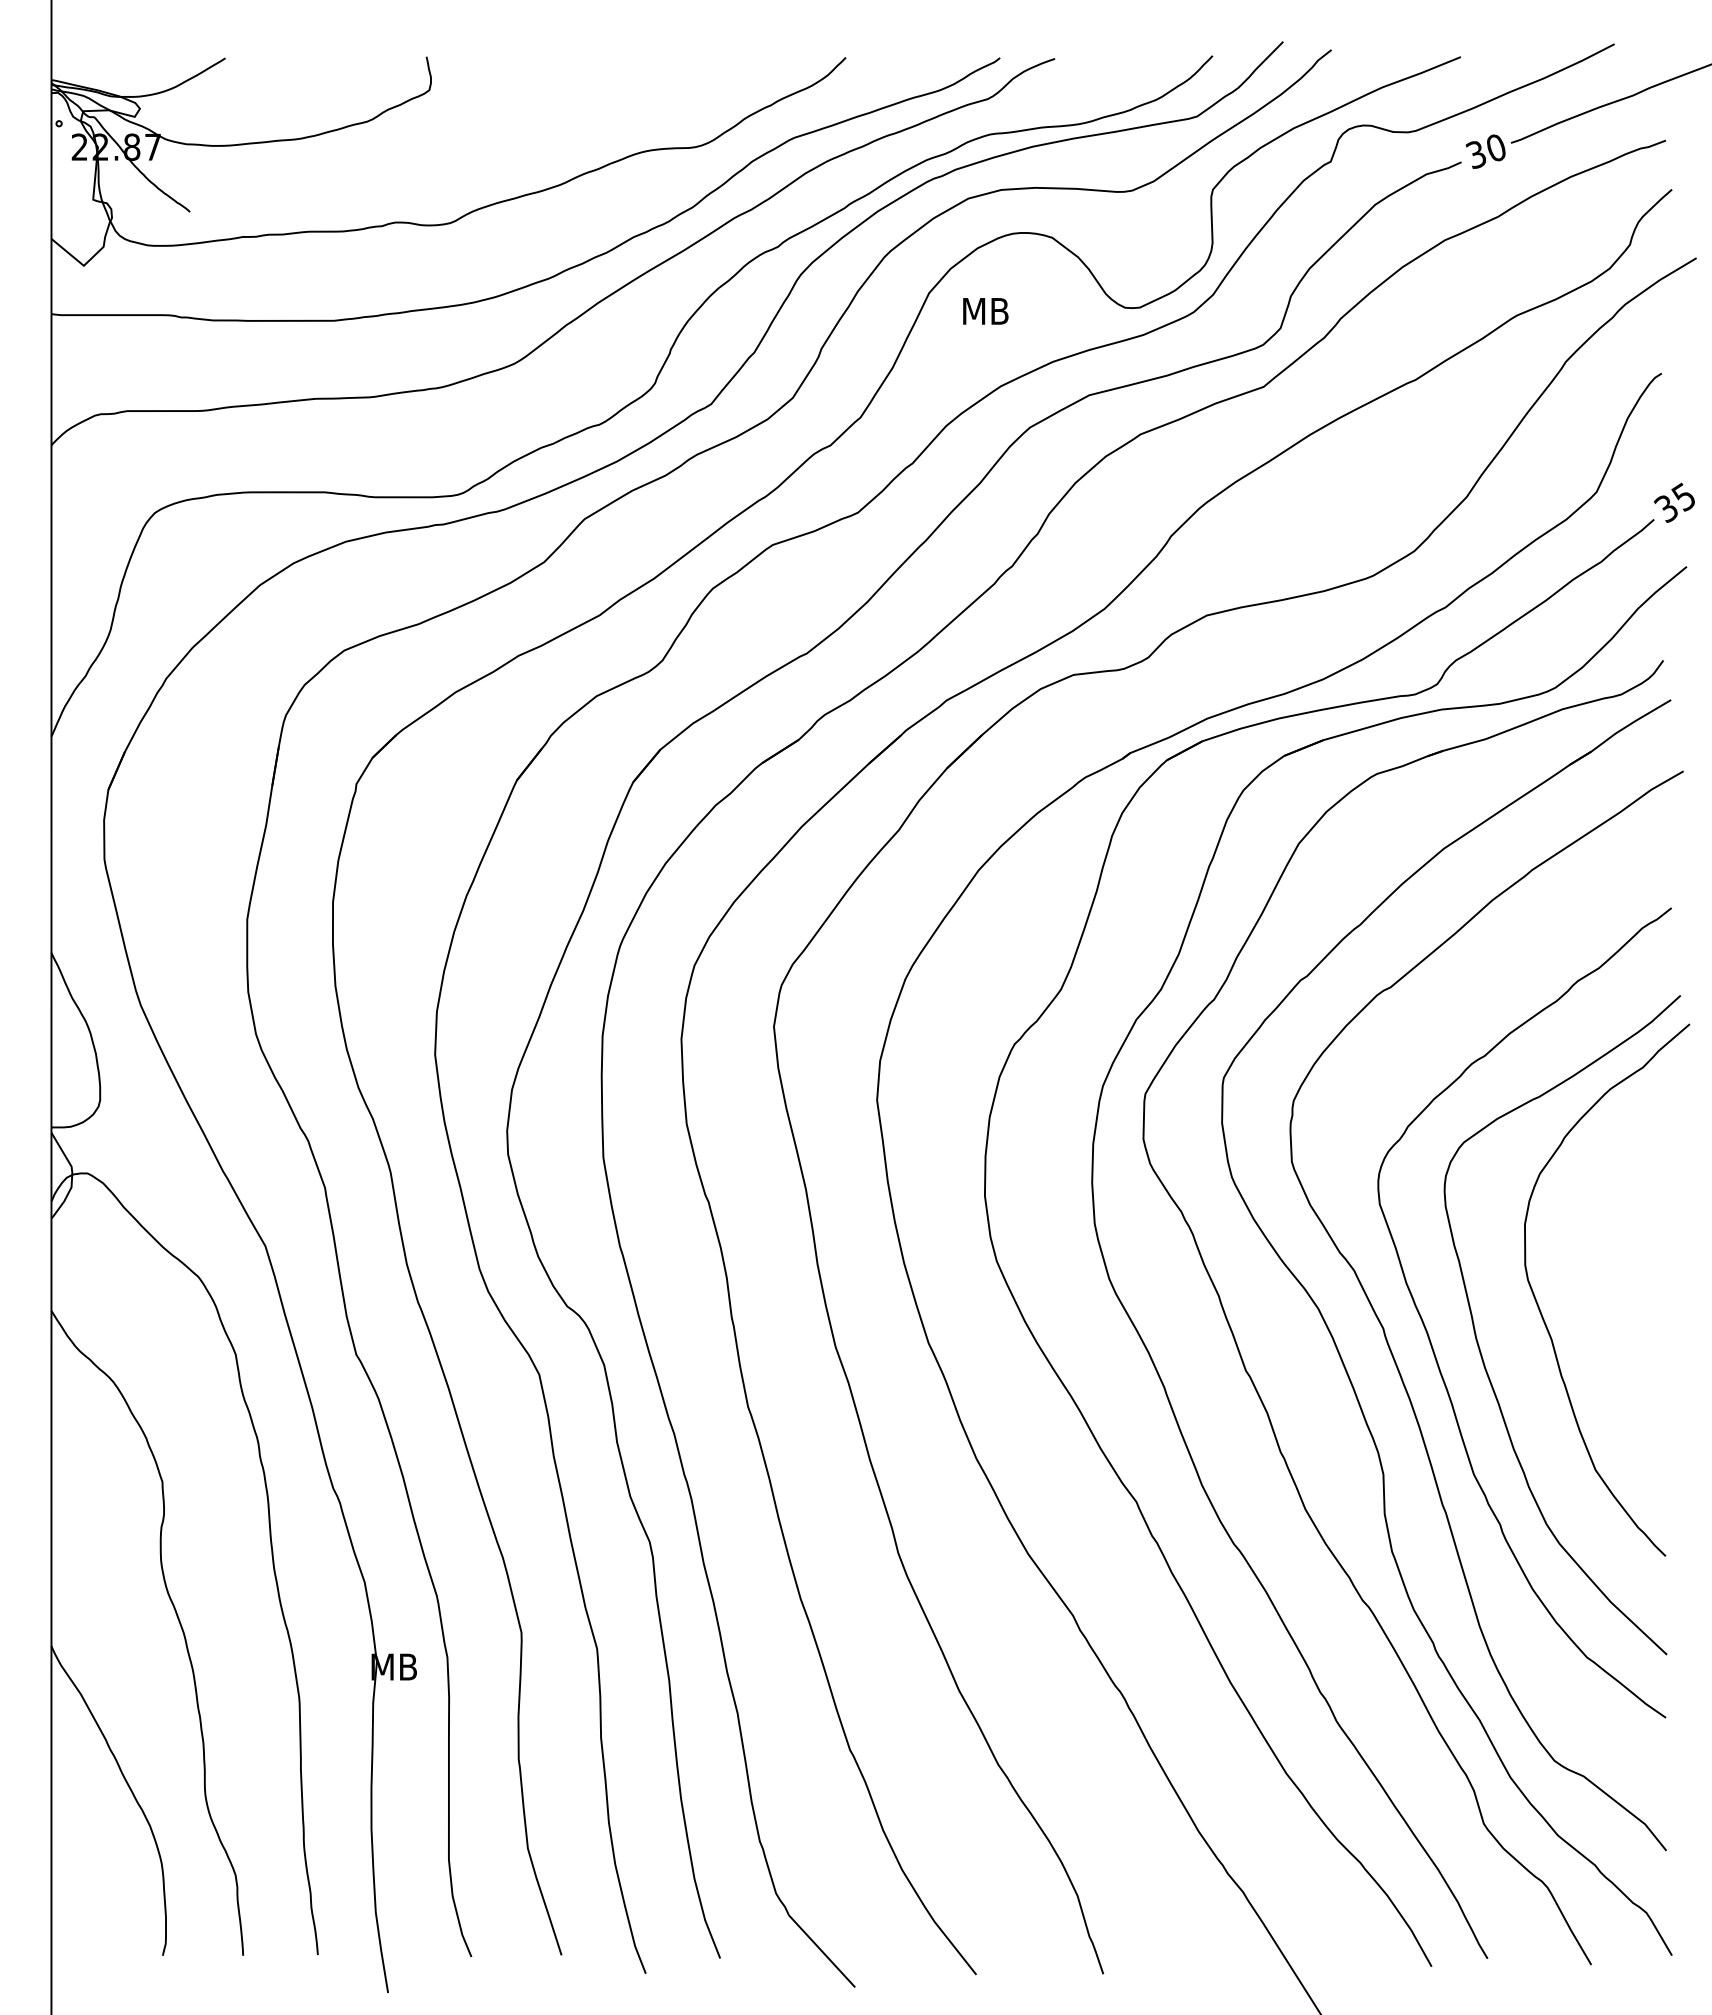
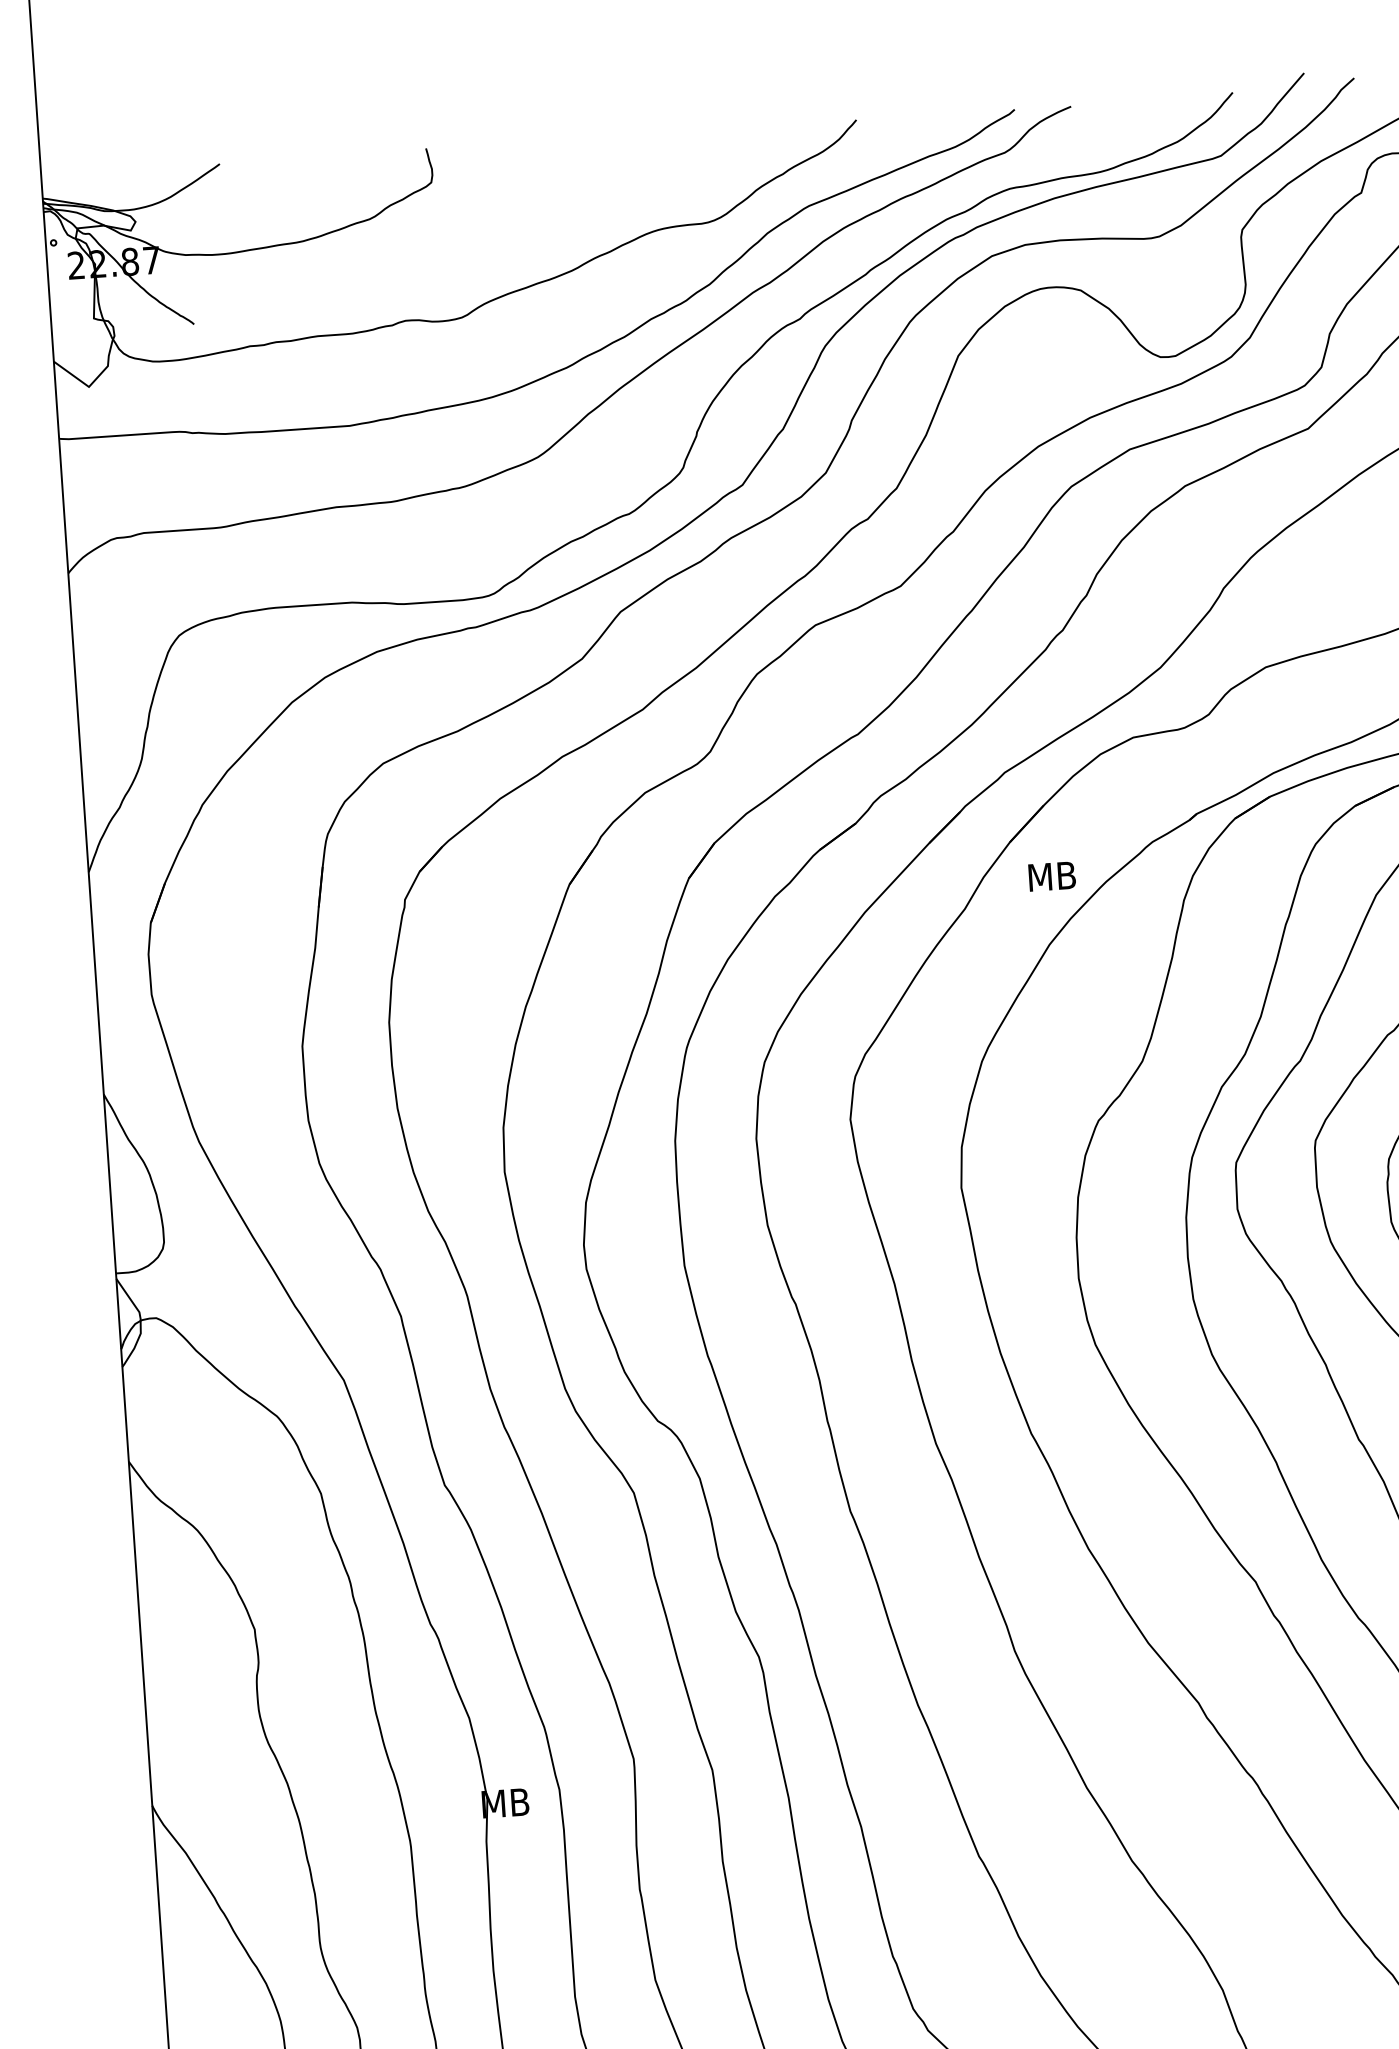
text: (985, 311) -> (1051, 876), moved

